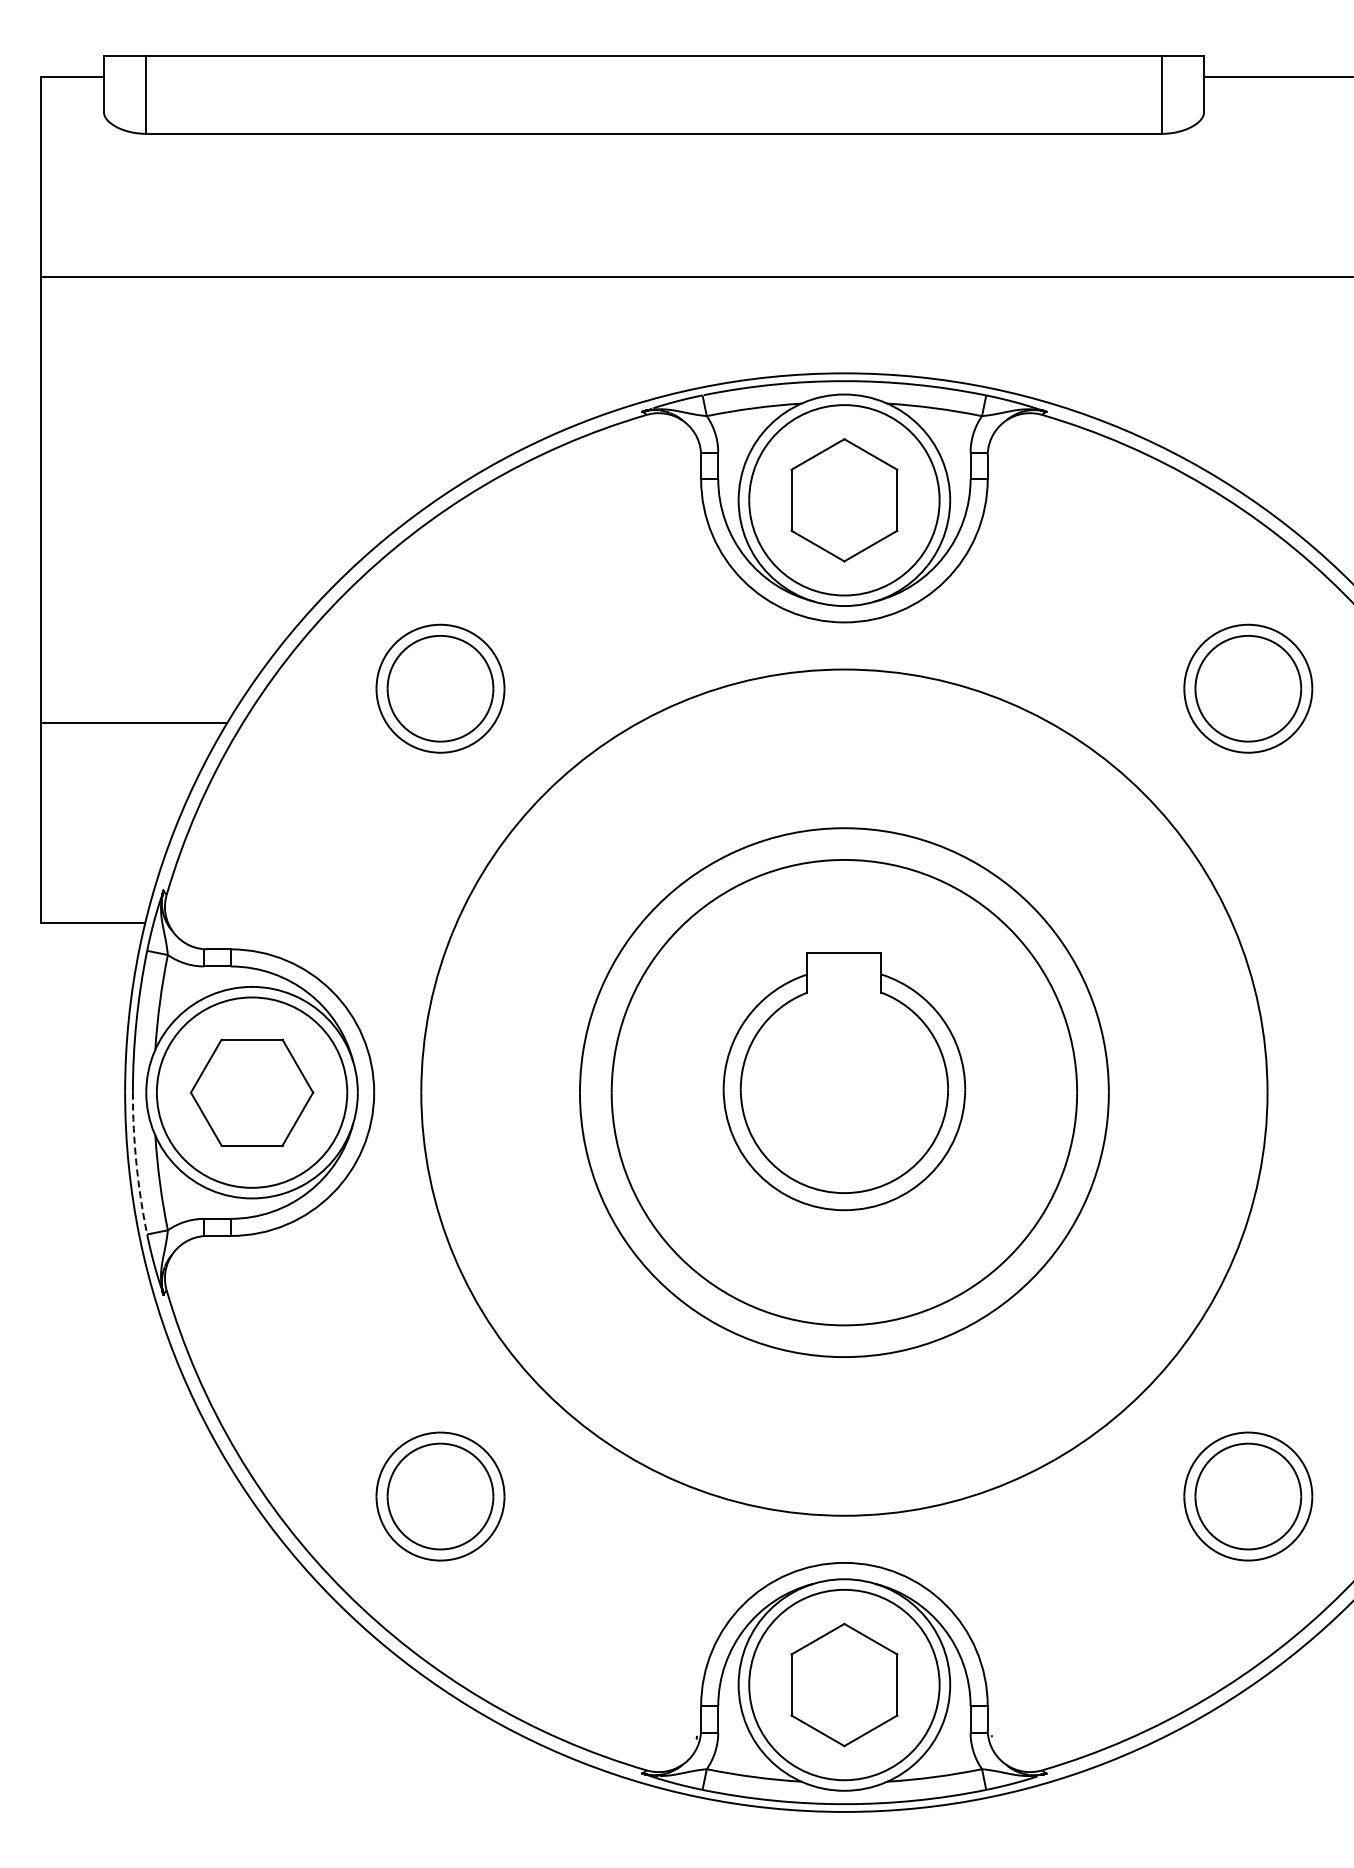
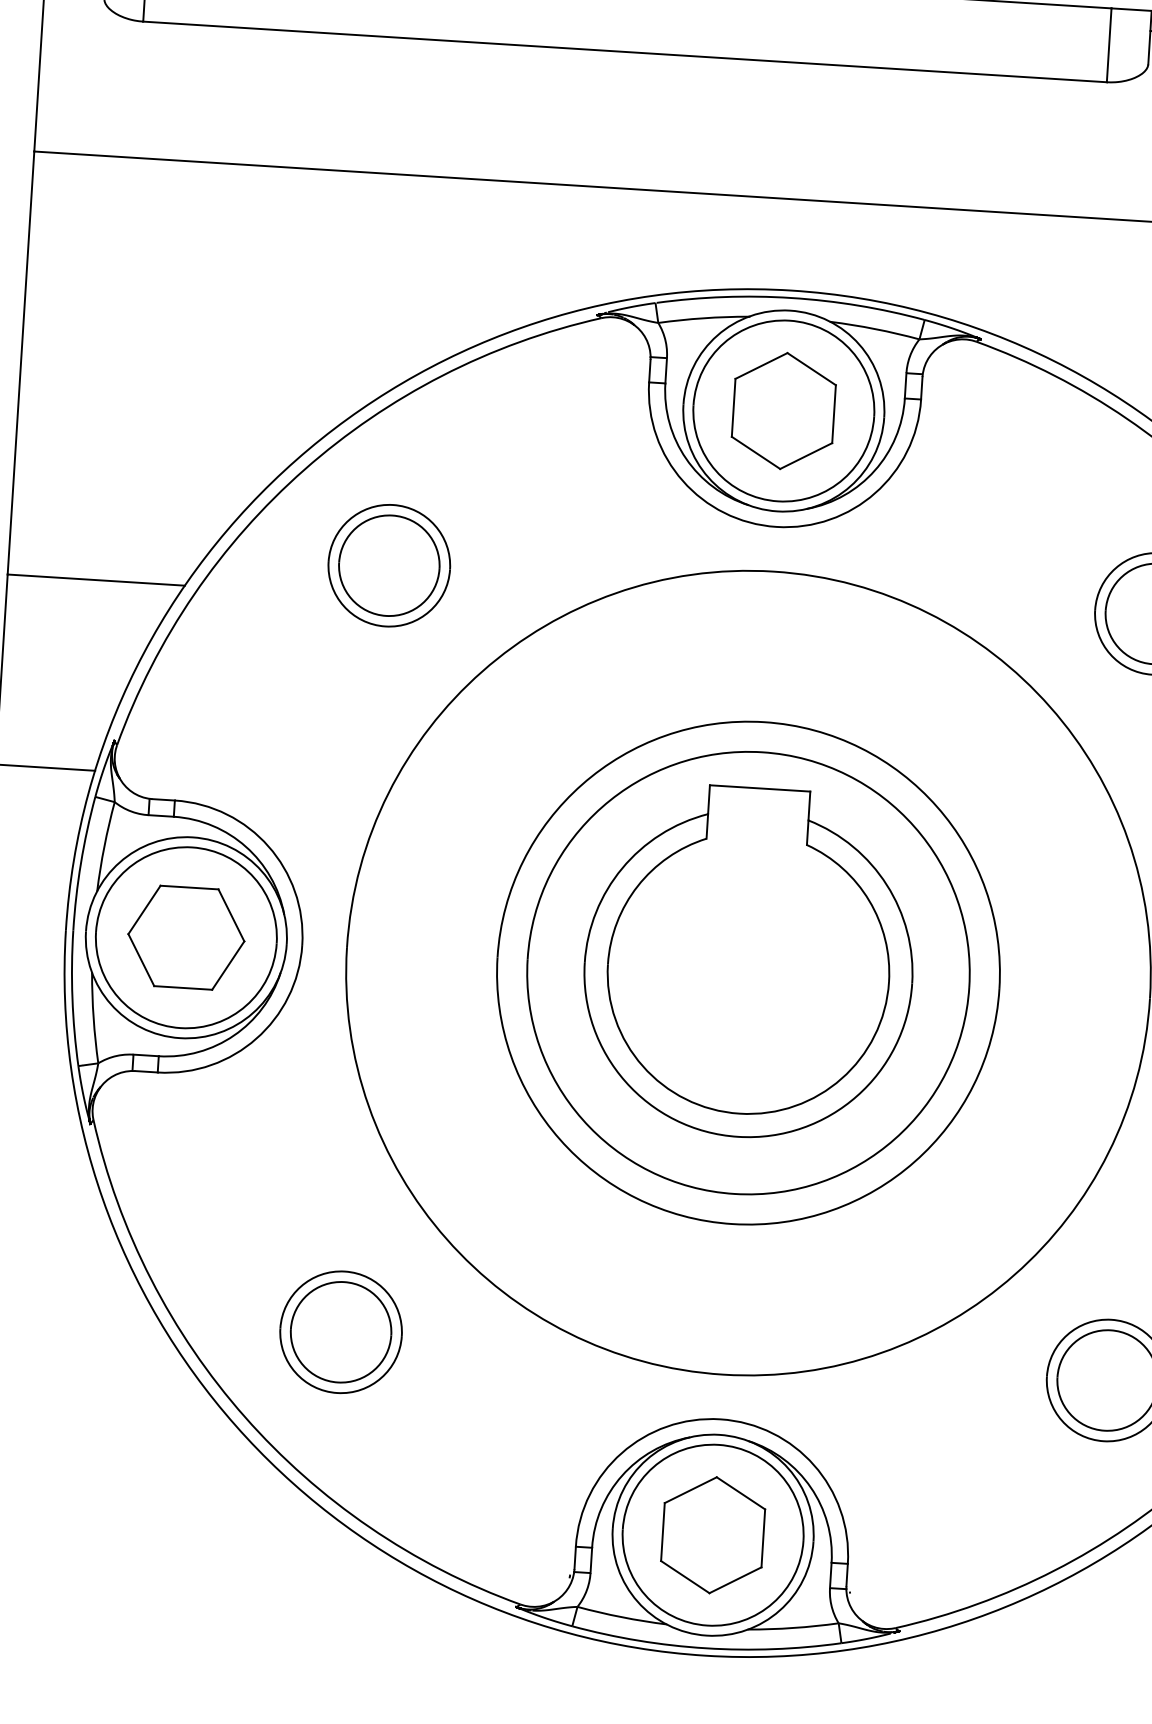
part: (844, 1081) -> (749, 962), size x1.43
arc: (136, 1163) -> (72, 998), dashed -> solid

